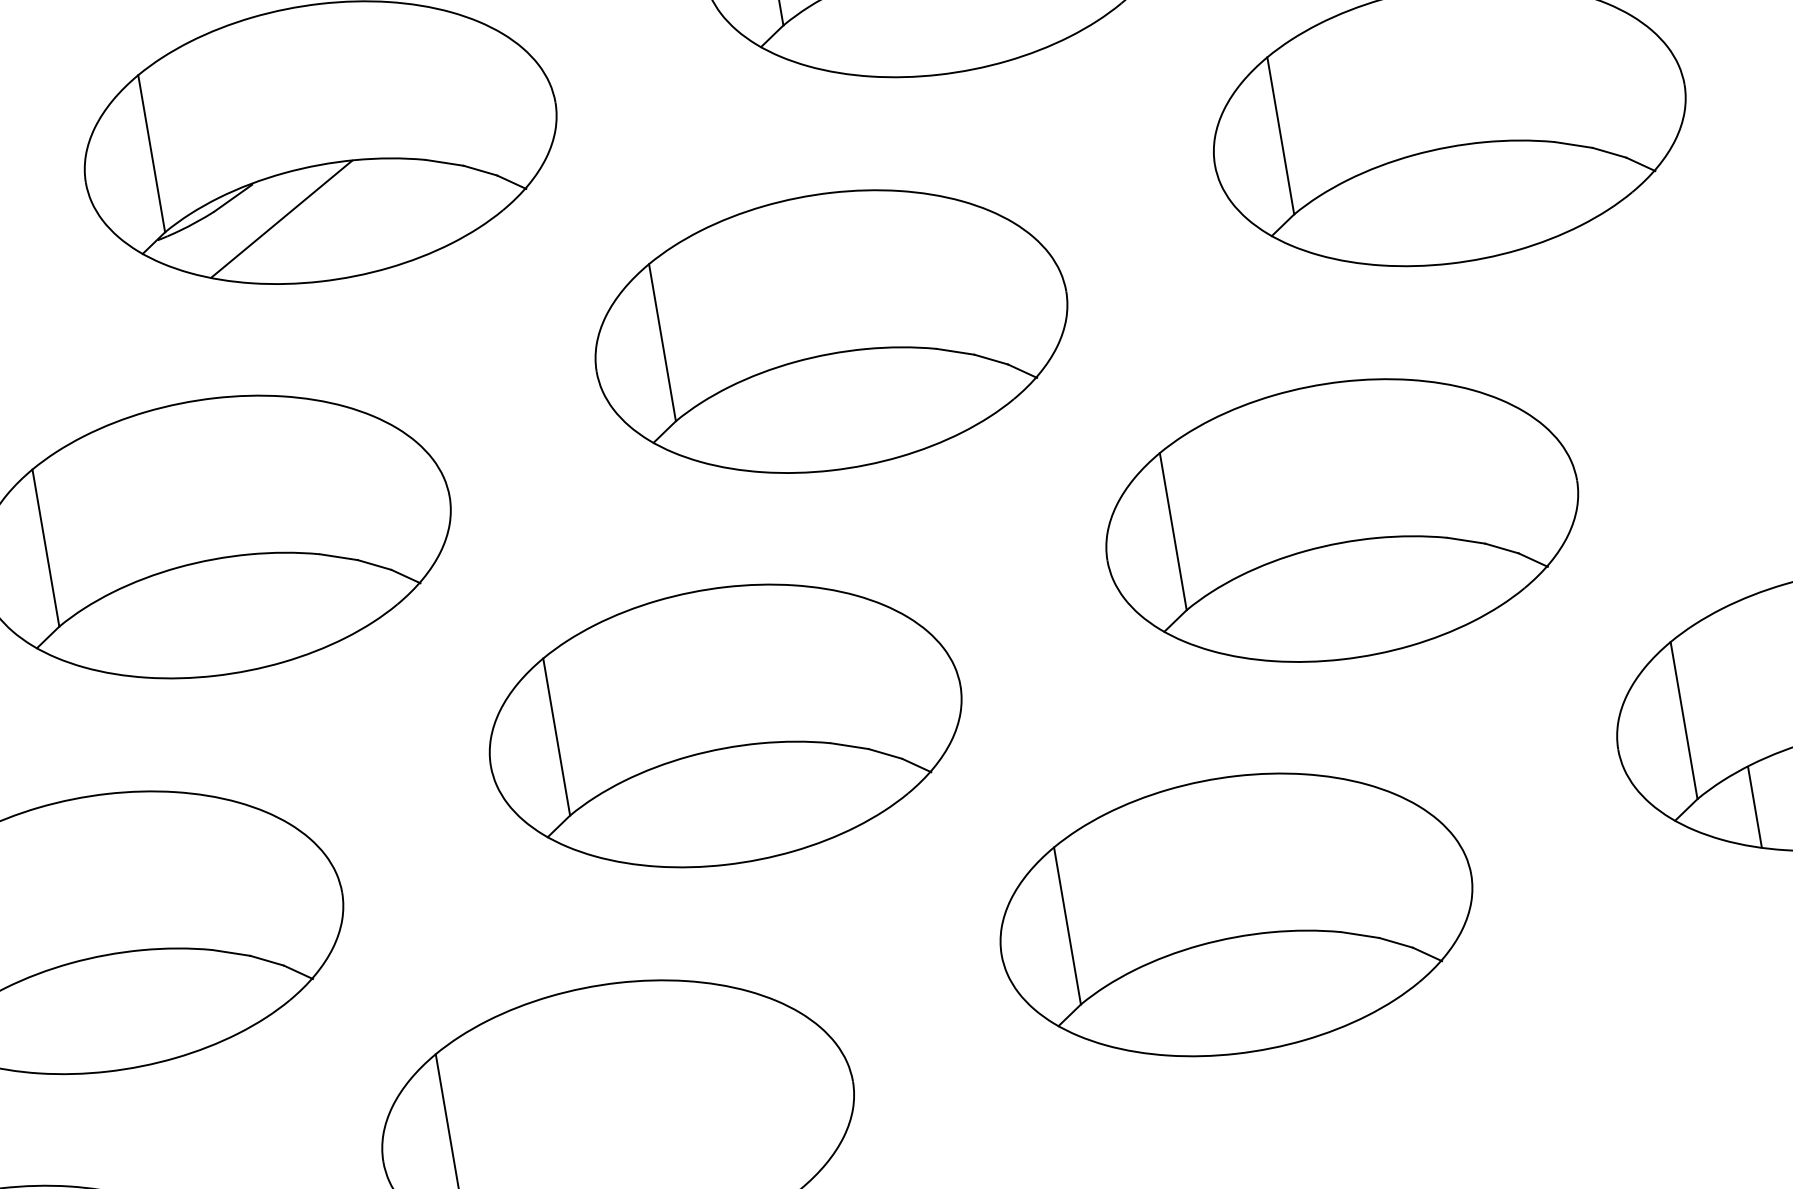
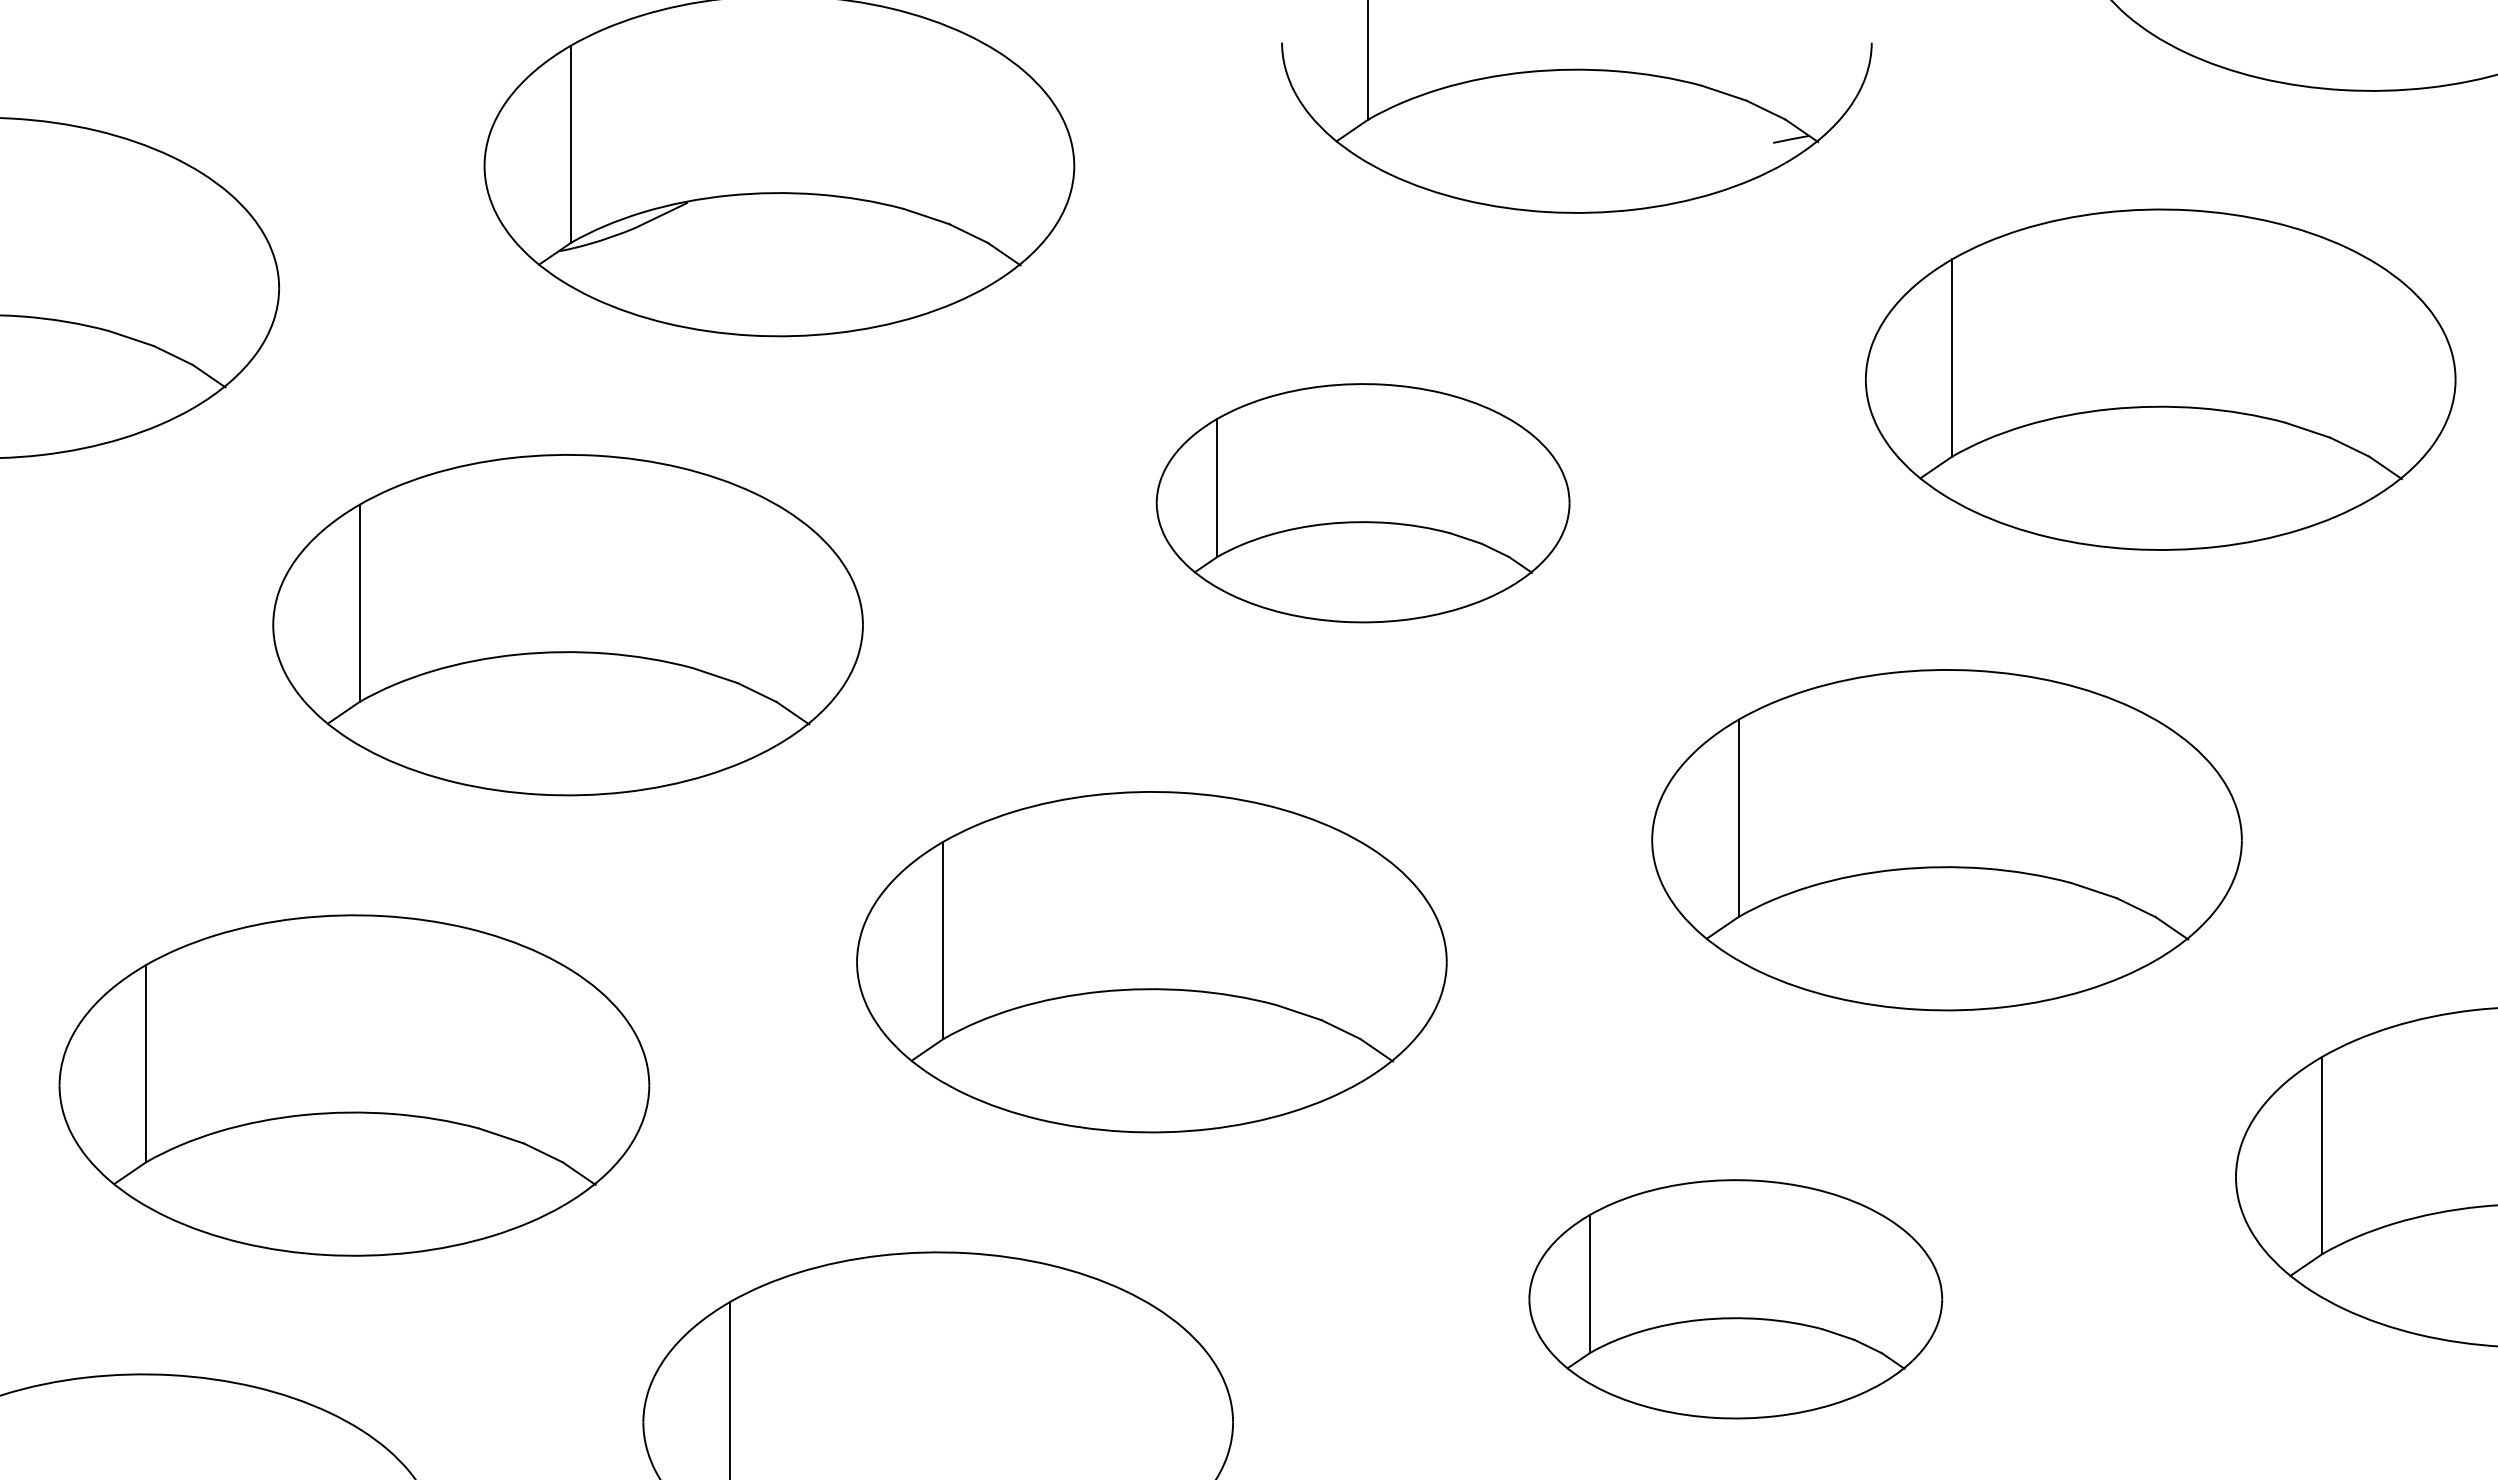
line: (281, 218) -> (715, 250), removed
part: (830, 332) -> (1362, 503), size x0.7
line: (1754, 806) -> (2390, 1275), removed
part: (1236, 915) -> (1735, 1299), size x0.7

